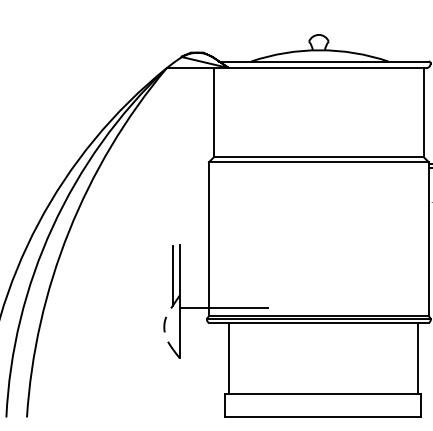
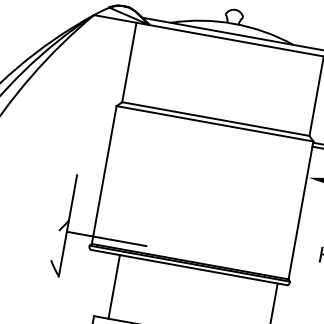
line: (173, 275) -> (66, 201), removed
line: (164, 324) -> (50, 244), removed
line: (228, 358) -> (114, 286), moved

